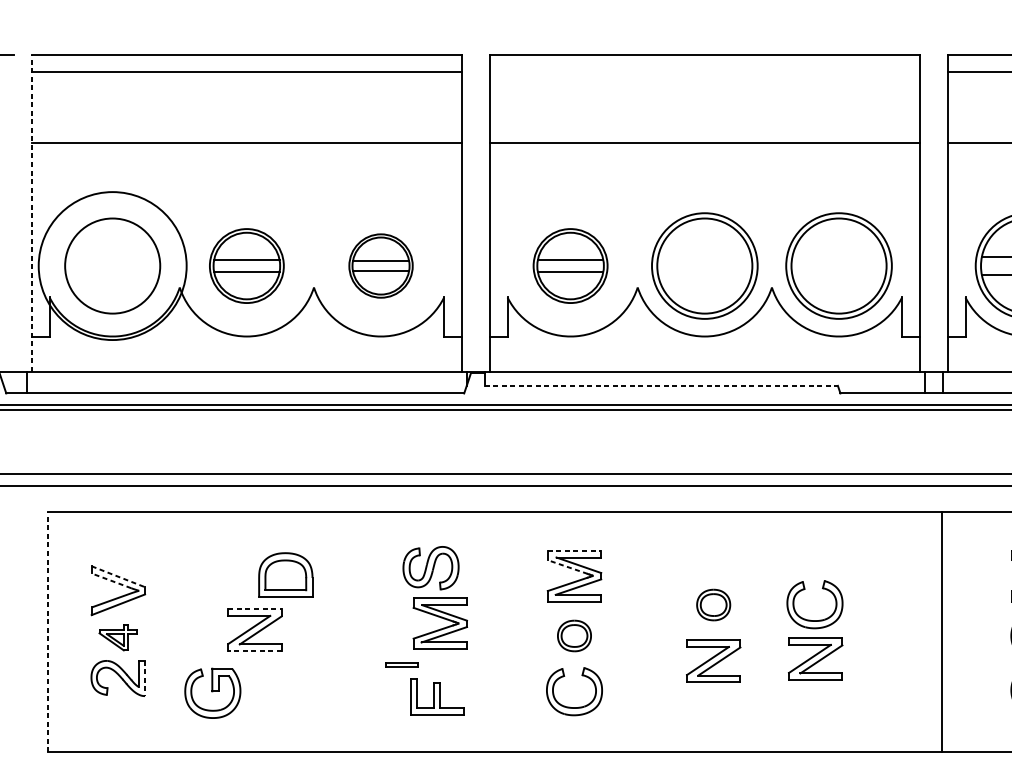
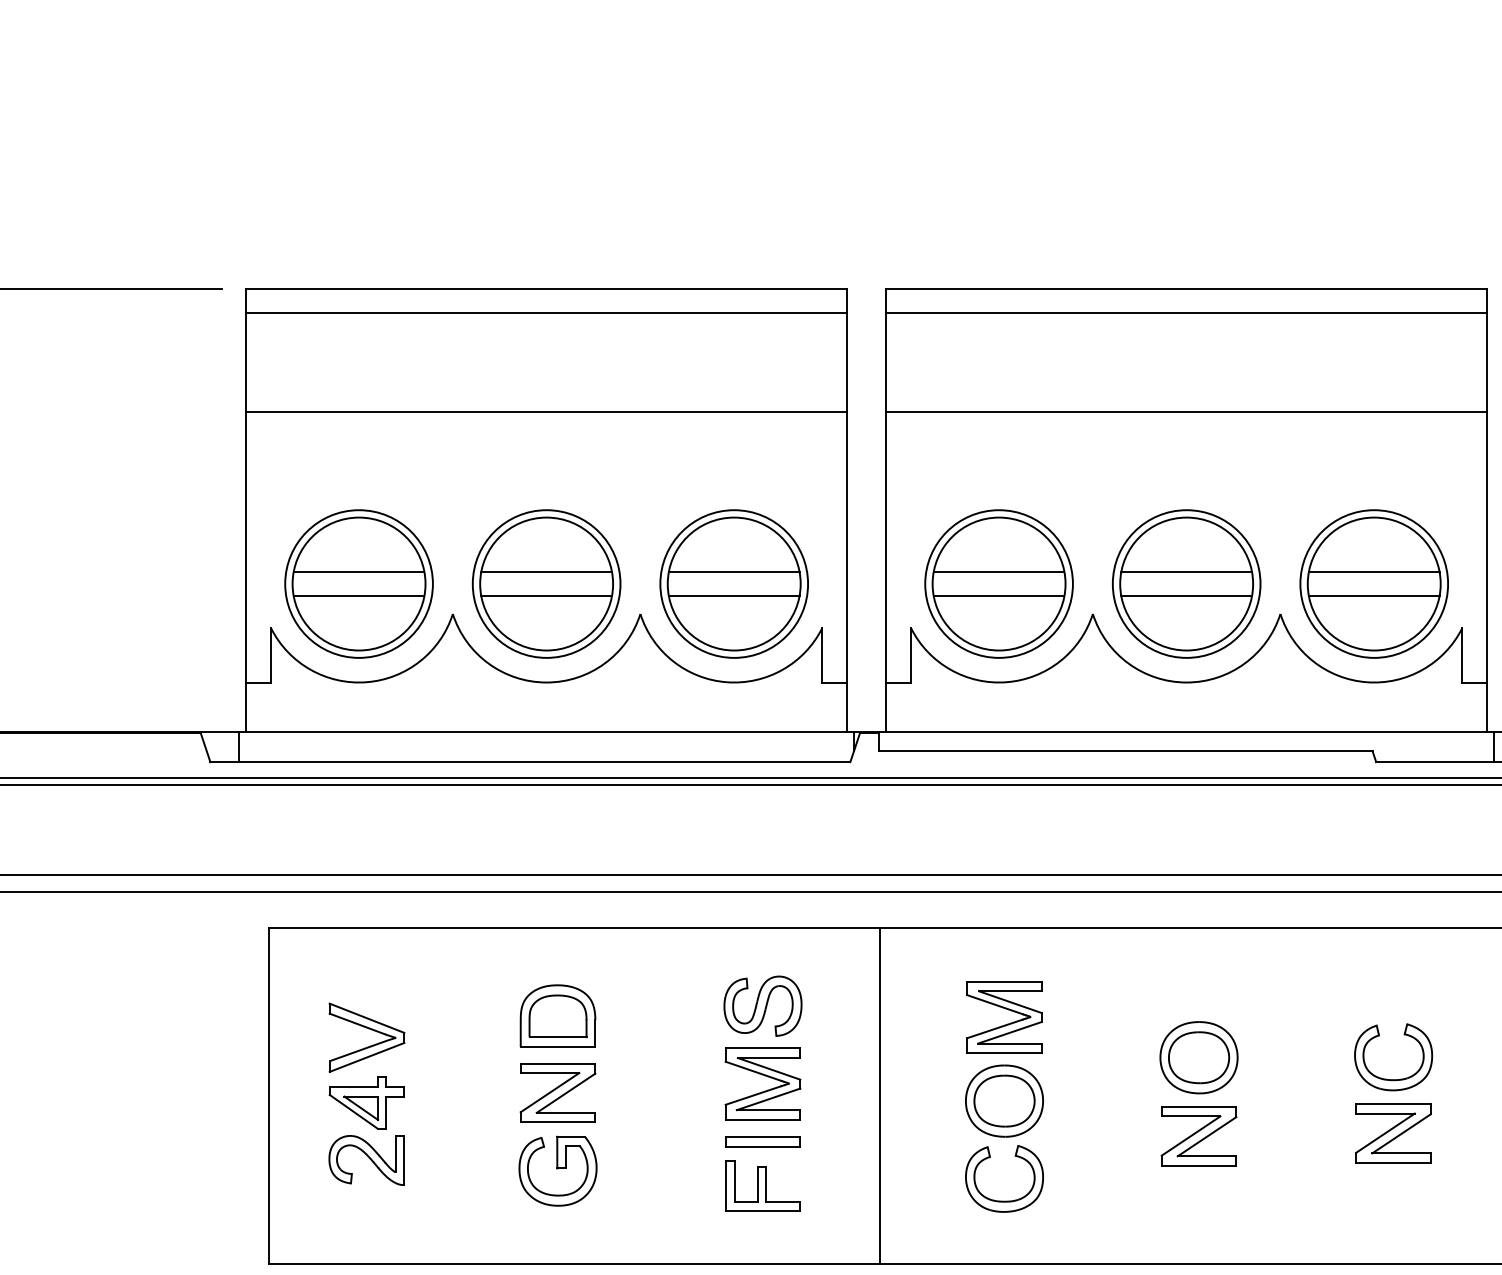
line: (704, 72) -> (1186, 313), added
line: (32, 213) -> (246, 510), dashed -> solid
line: (112, 257) -> (358, 571), added
line: (704, 257) -> (1186, 571), added
line: (838, 257) -> (1373, 571), added
circle: (112, 265) -> (358, 583), size x0.71
part: (246, 265) -> (546, 583), size x1.43
part: (380, 265) -> (733, 583), size x1.67
part: (570, 265) -> (998, 583), size x1.43
line: (112, 274) -> (358, 596), added
line: (704, 274) -> (1186, 596), added
line: (838, 274) -> (1373, 596), added
line: (661, 385) -> (1125, 751), dashed -> solid
line: (575, 550) -> (1005, 981), dashed -> solid
line: (568, 566) -> (995, 1004), dashed -> solid
part: (430, 567) -> (762, 1005), moved
part: (285, 574) -> (557, 1015), moved
line: (118, 576) -> (367, 1018), dashed -> solid
line: (110, 580) -> (356, 1023), dashed -> solid
part: (713, 604) -> (1198, 1057), size x1.67
line: (255, 609) -> (558, 1063), dashed -> solid
part: (814, 620) -> (1393, 1079), moved
part: (441, 628) -> (764, 1090), moved
line: (48, 632) -> (269, 1095), dashed -> solid
line: (485, 632) -> (880, 1095), added
part: (574, 635) -> (1004, 1100), size x1.67
part: (118, 637) -> (366, 1102), size x1.43
line: (254, 651) -> (557, 1122), dashed -> solid
part: (815, 659) -> (1393, 1133), moved
part: (401, 664) -> (762, 1141), size x1.67
line: (145, 678) -> (404, 1160), dashed -> solid
part: (212, 692) -> (557, 1170), moved
part: (437, 696) -> (762, 1185), moved

